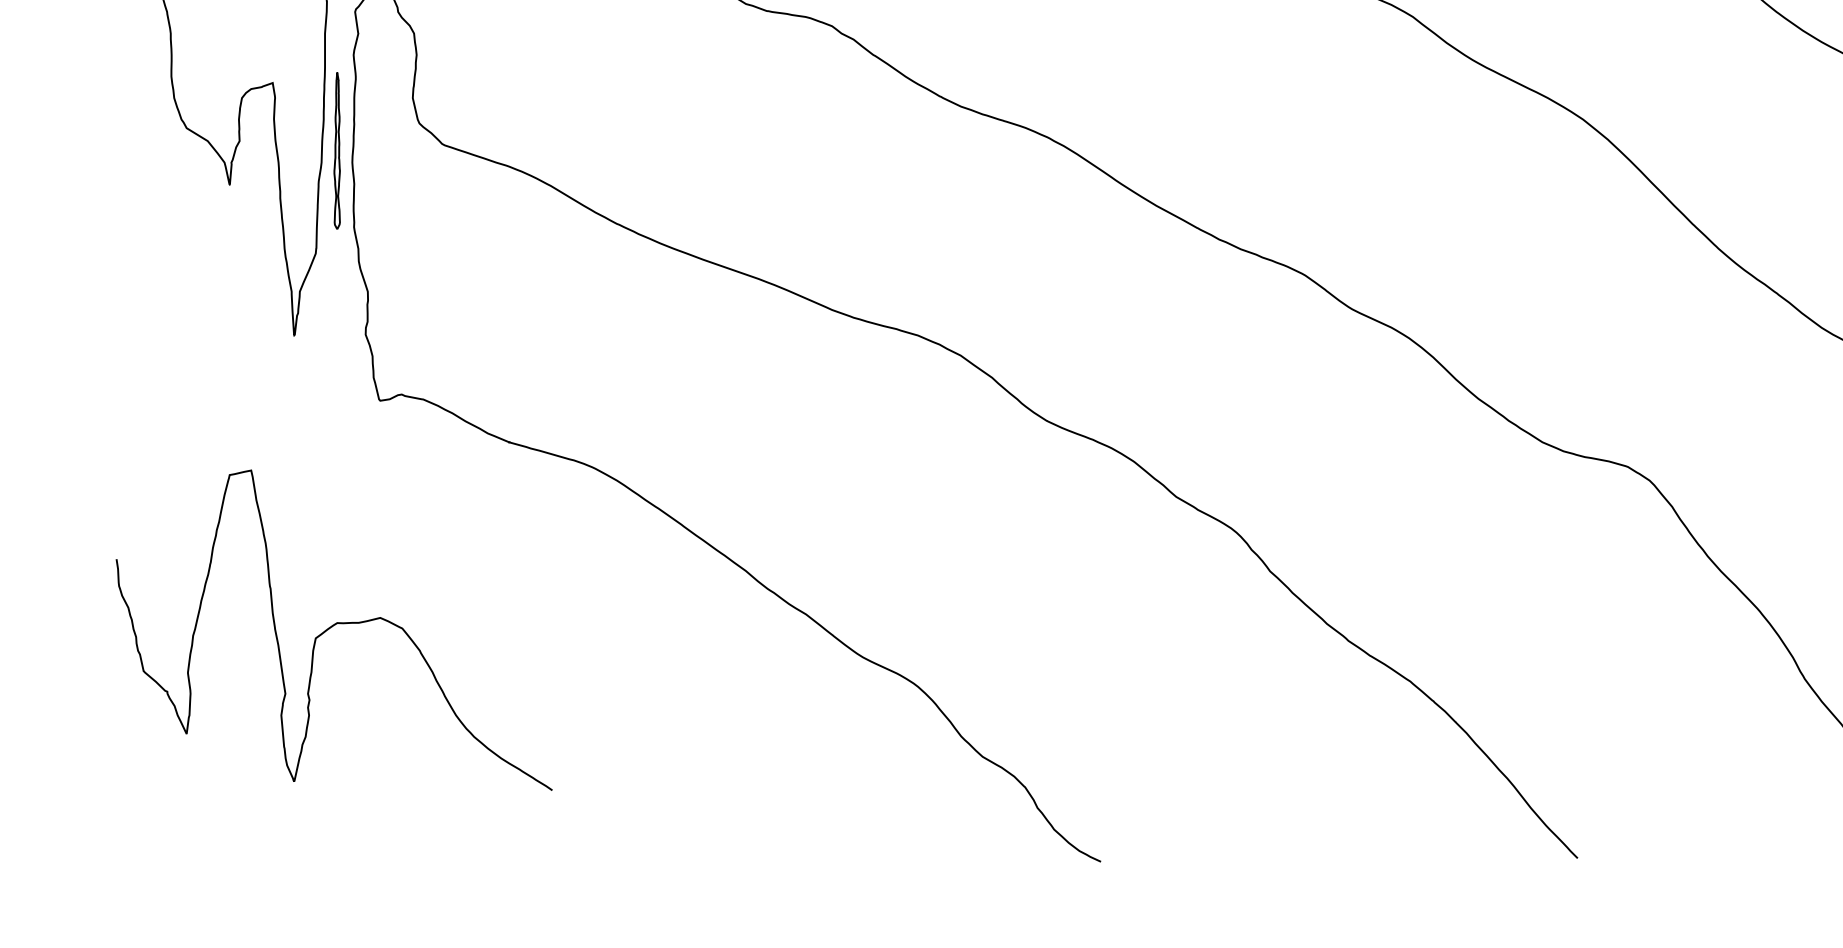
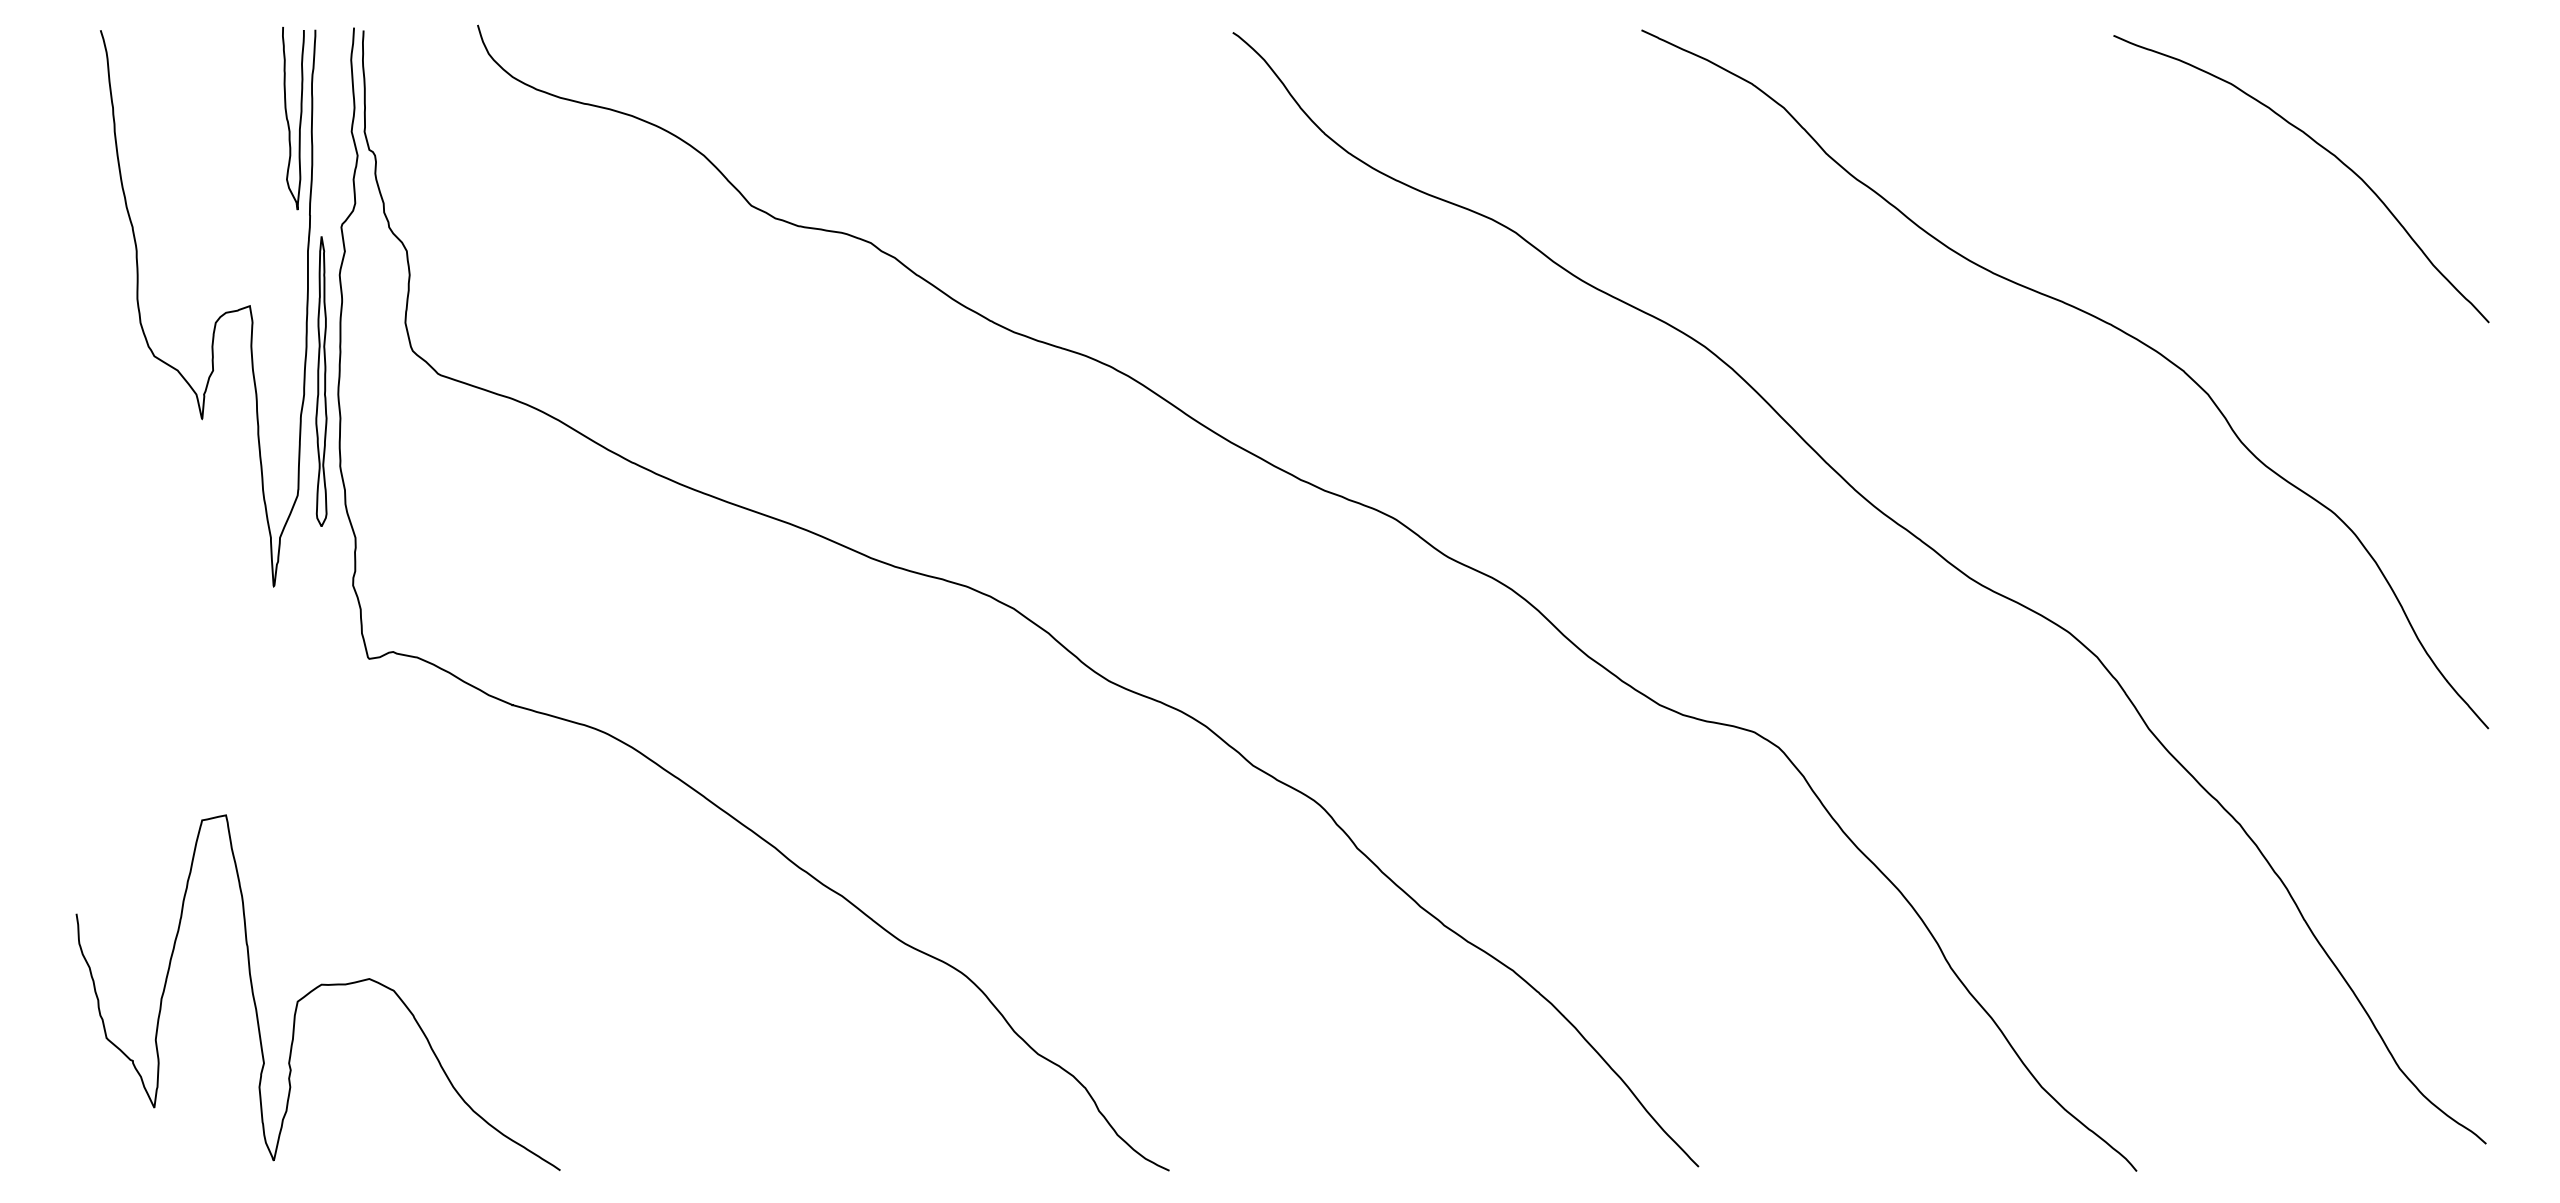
part: (337, 150) -> (321, 381), size x1.67
curve: (331, 627) -> (315, 989), moved

